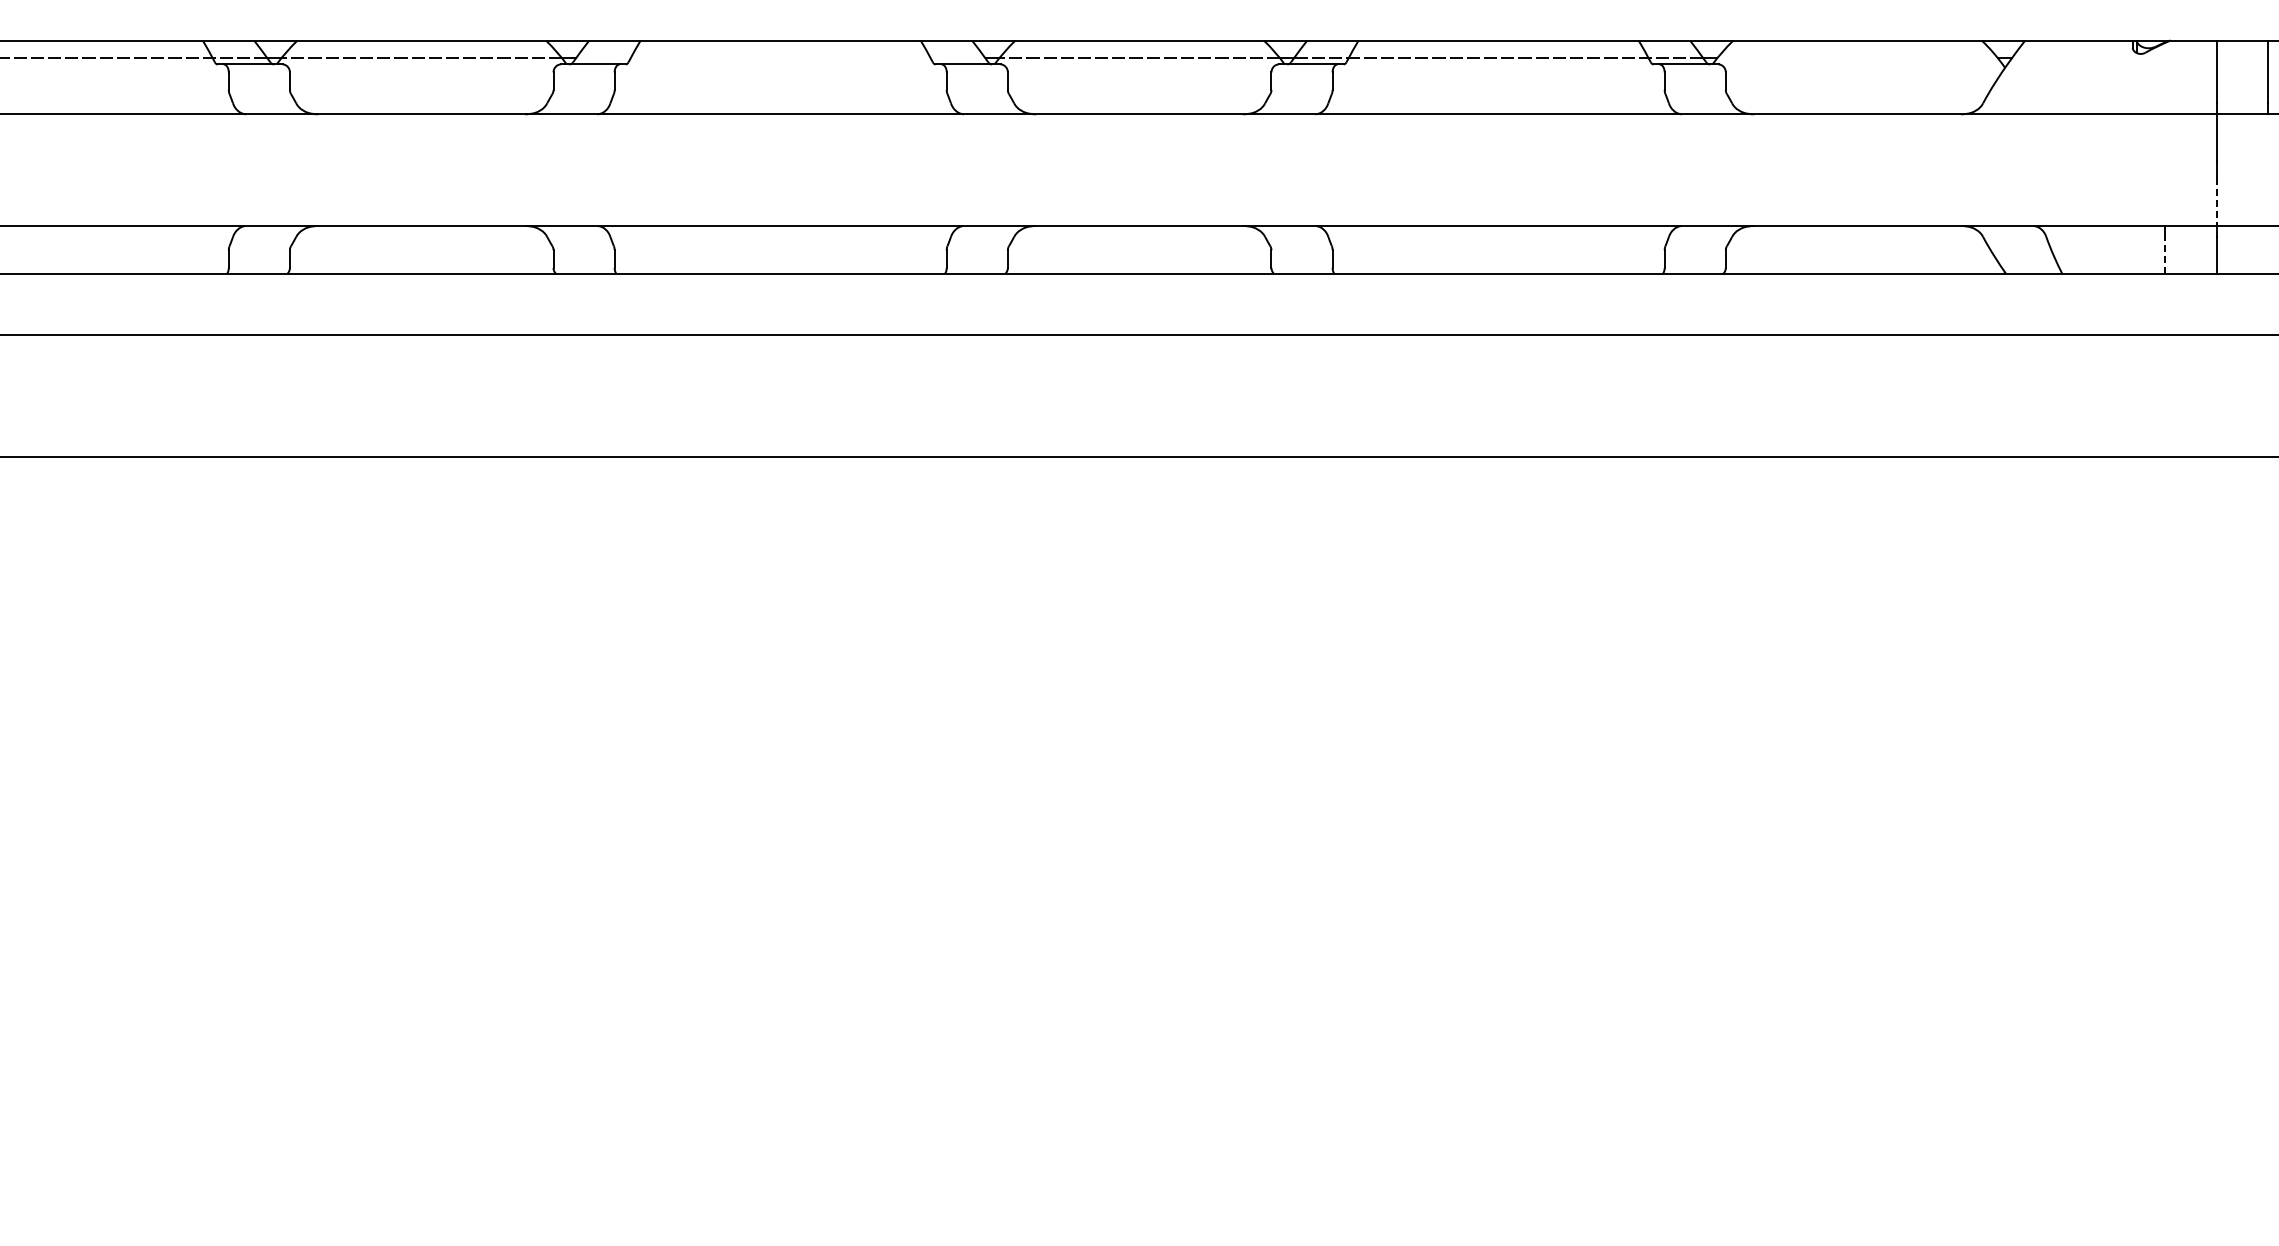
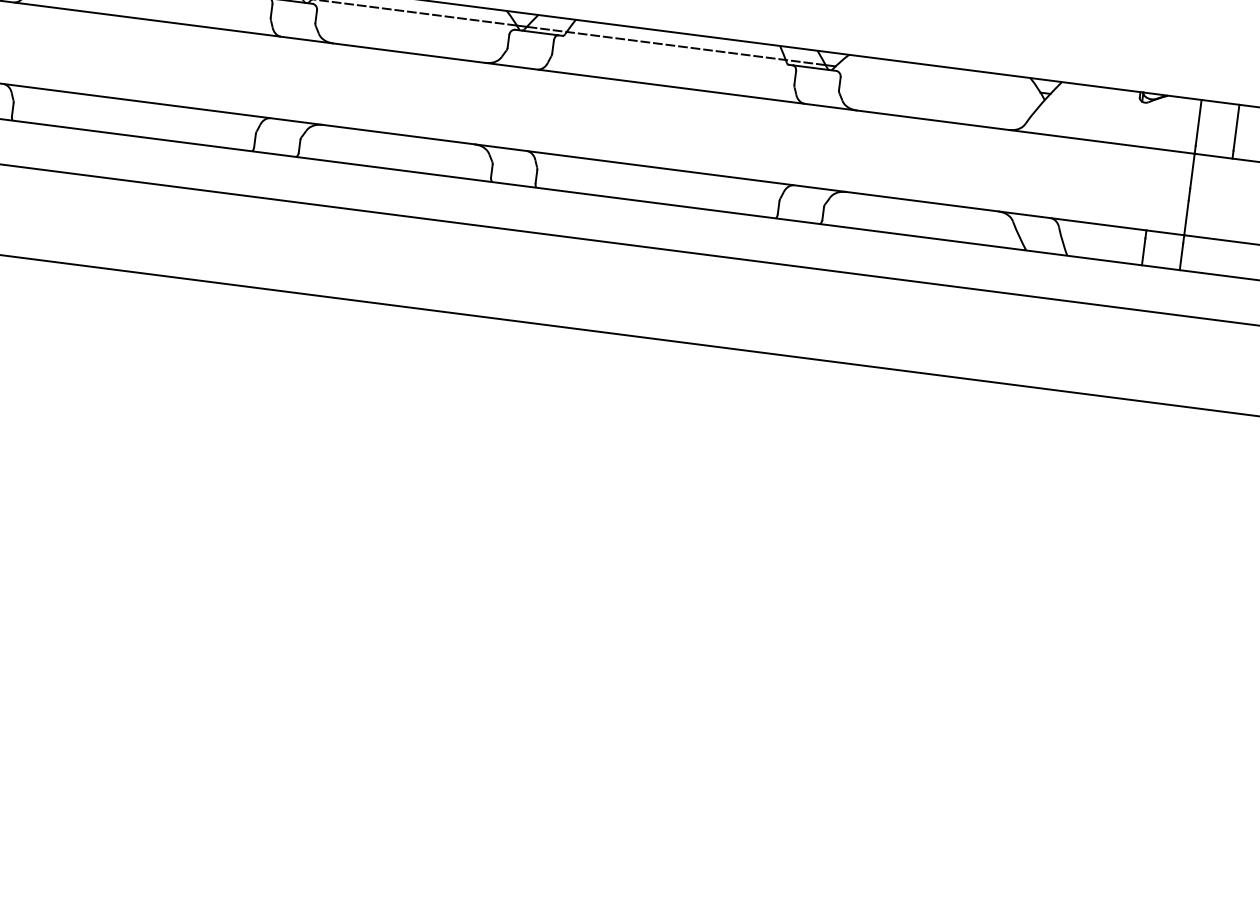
line: (2216, 202) -> (1186, 218), dashed -> solid
line: (2164, 254) -> (1143, 251), dashed -> solid

